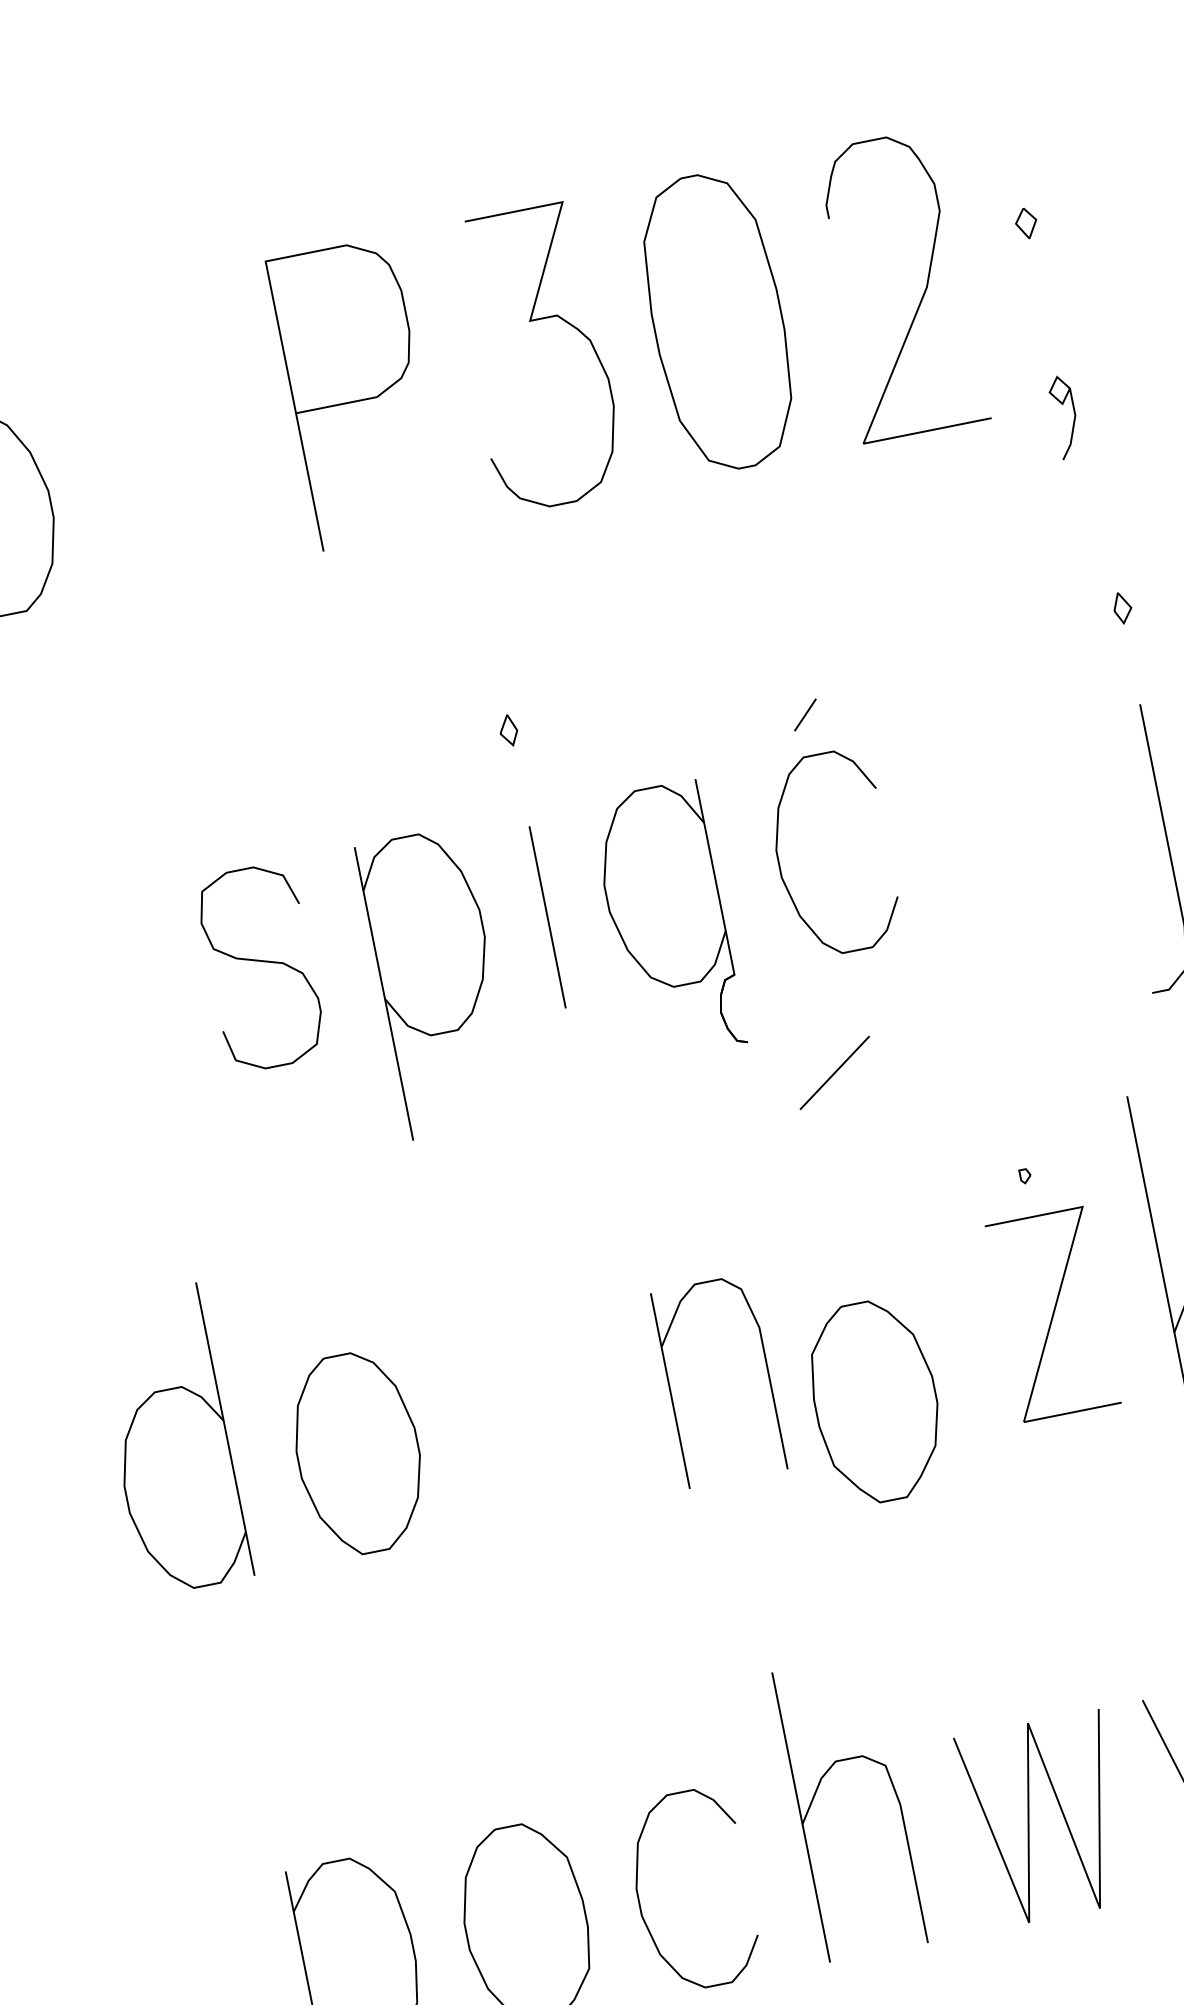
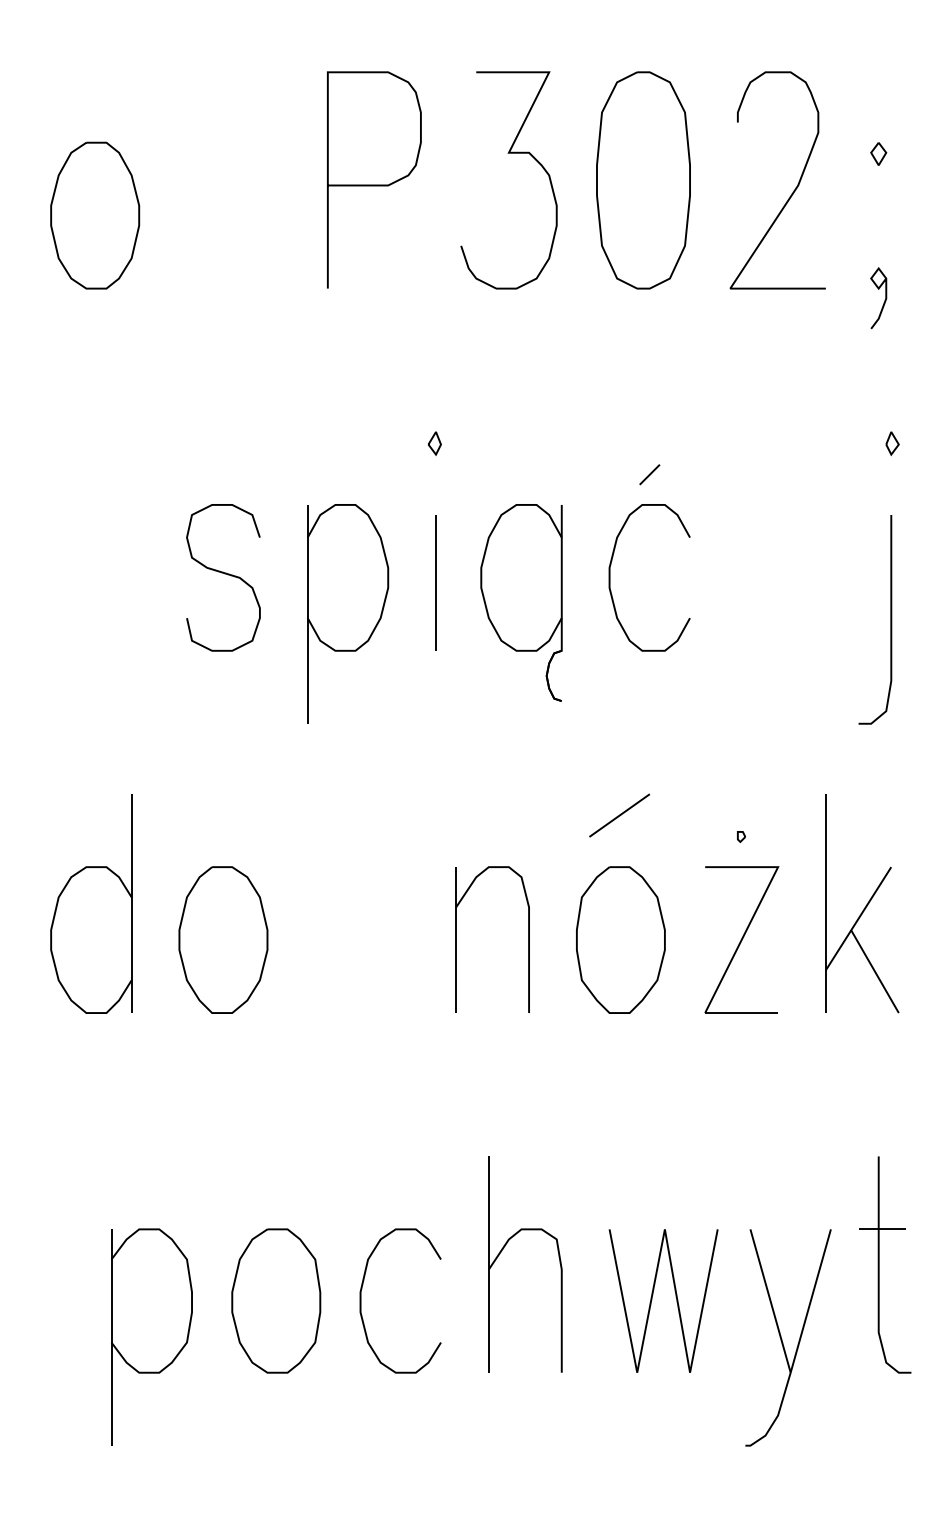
line: (834, 1072) -> (619, 815), moved
part: (875, 1400) -> (620, 939), moved

